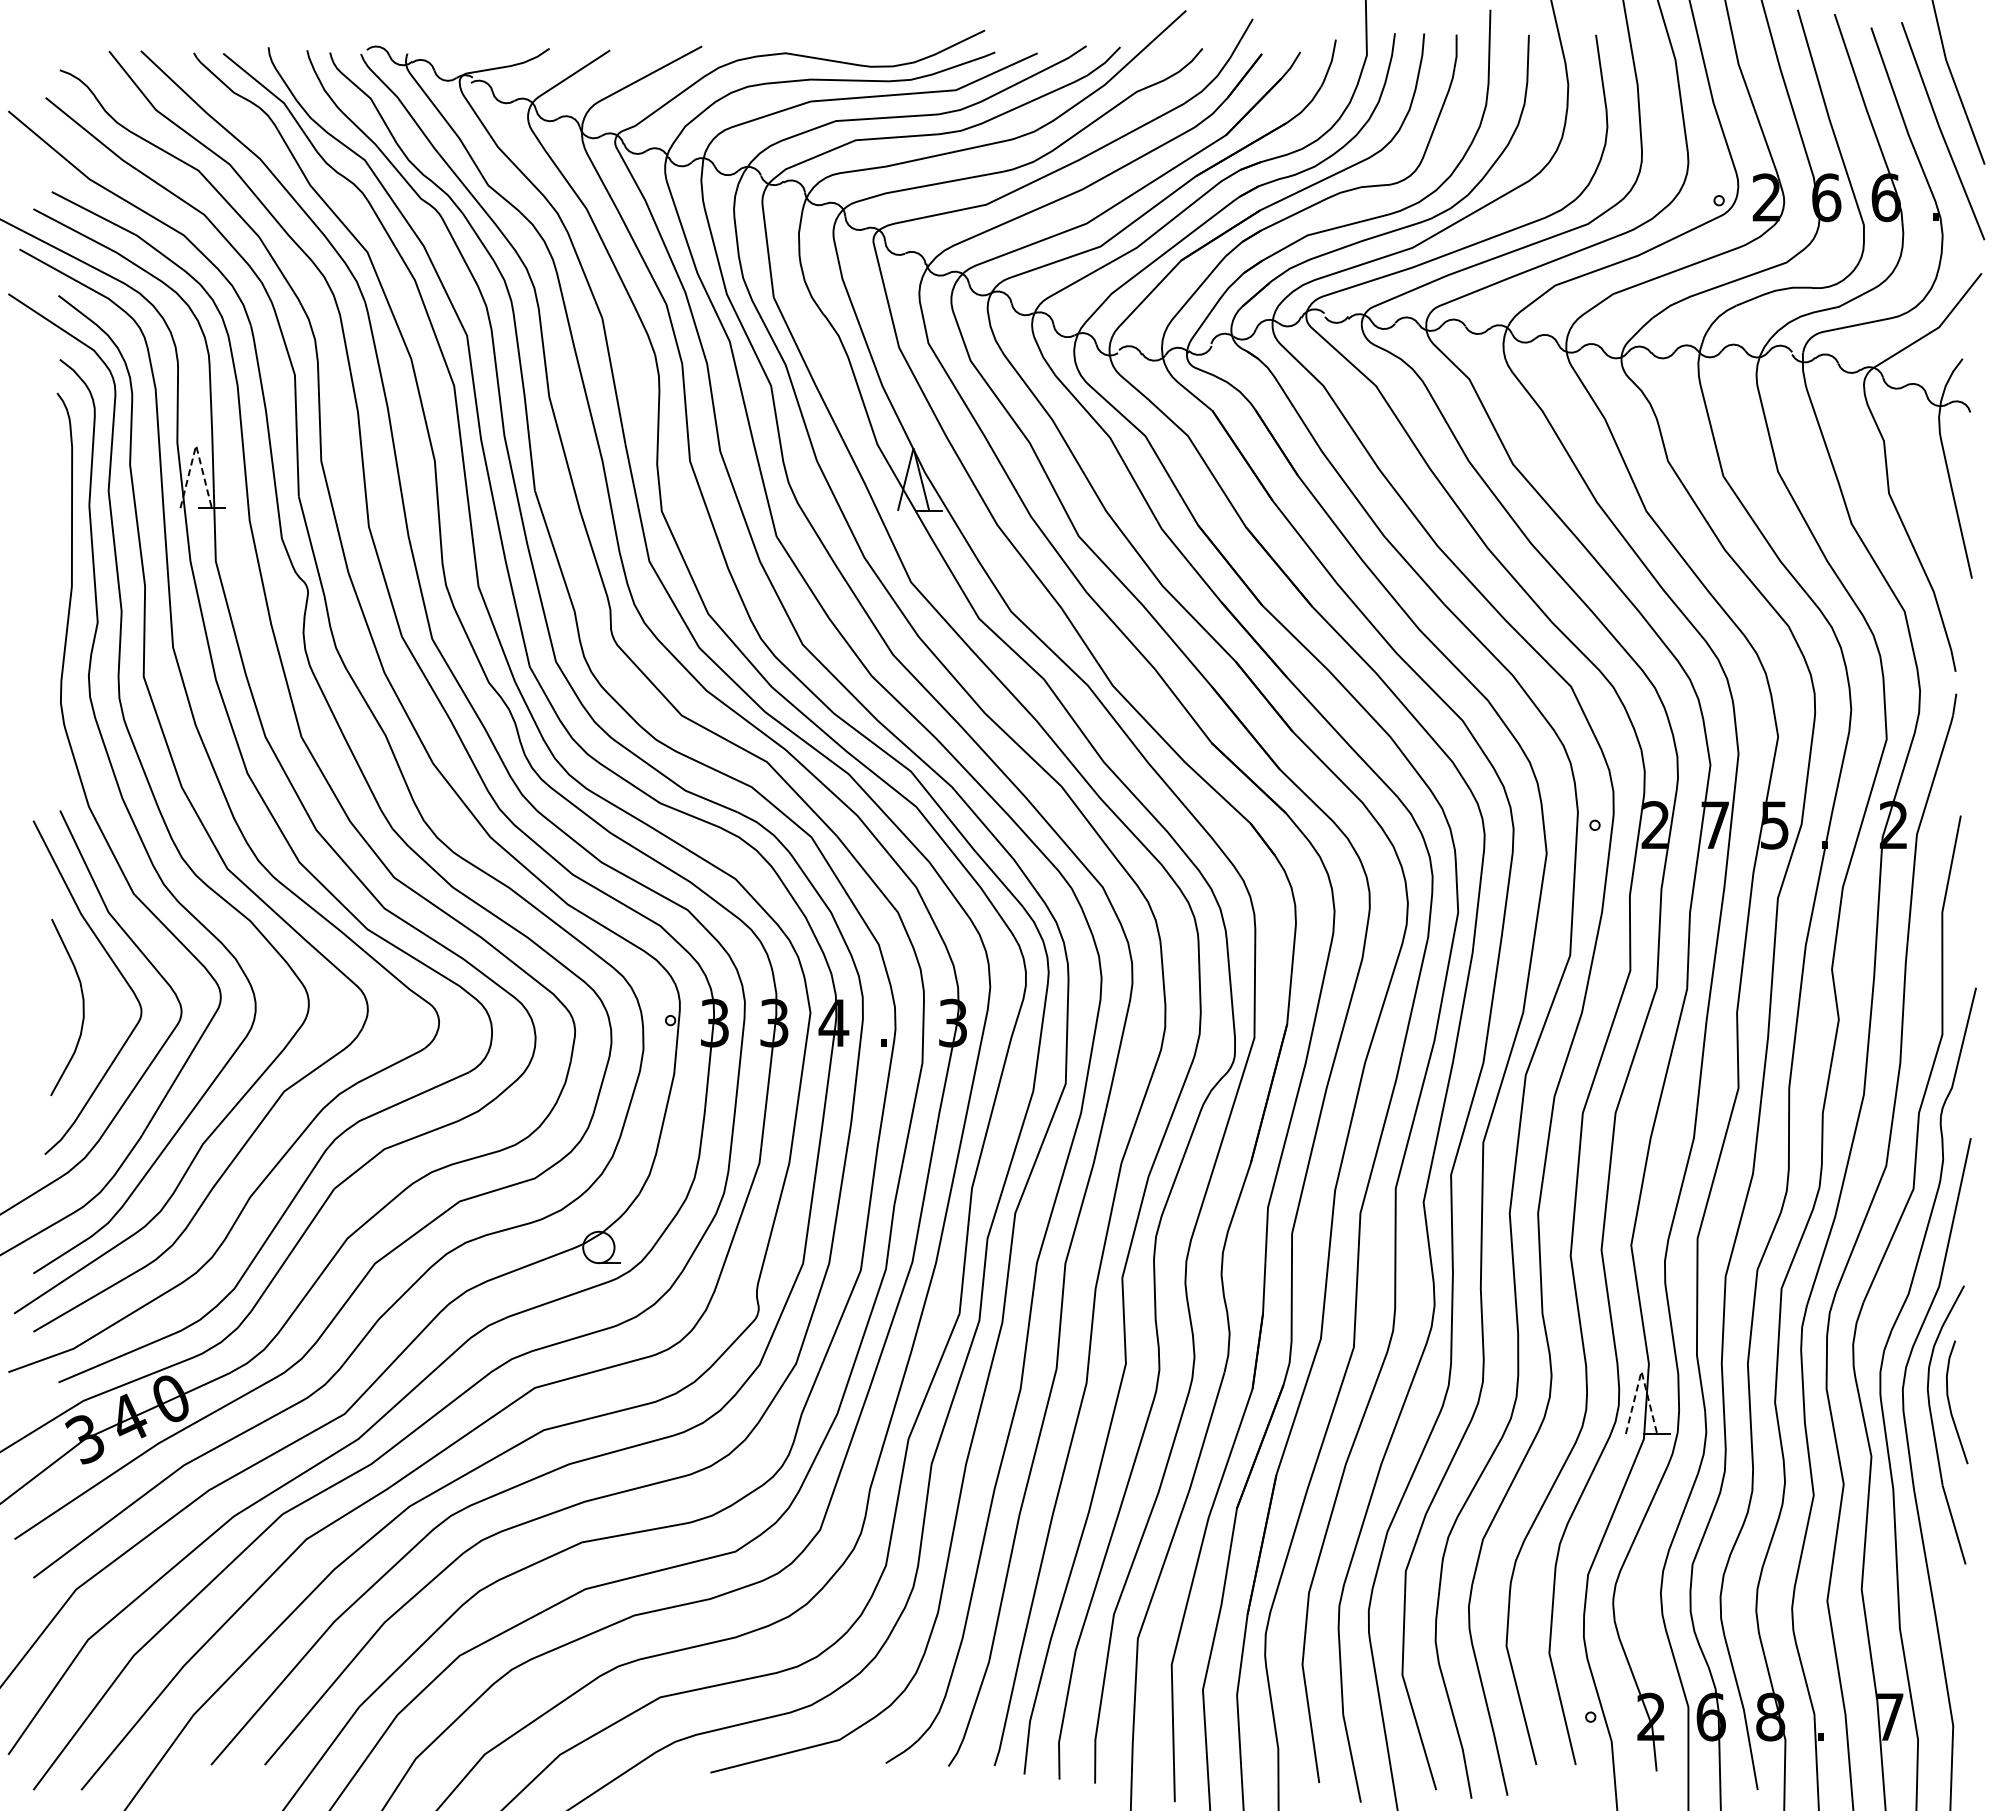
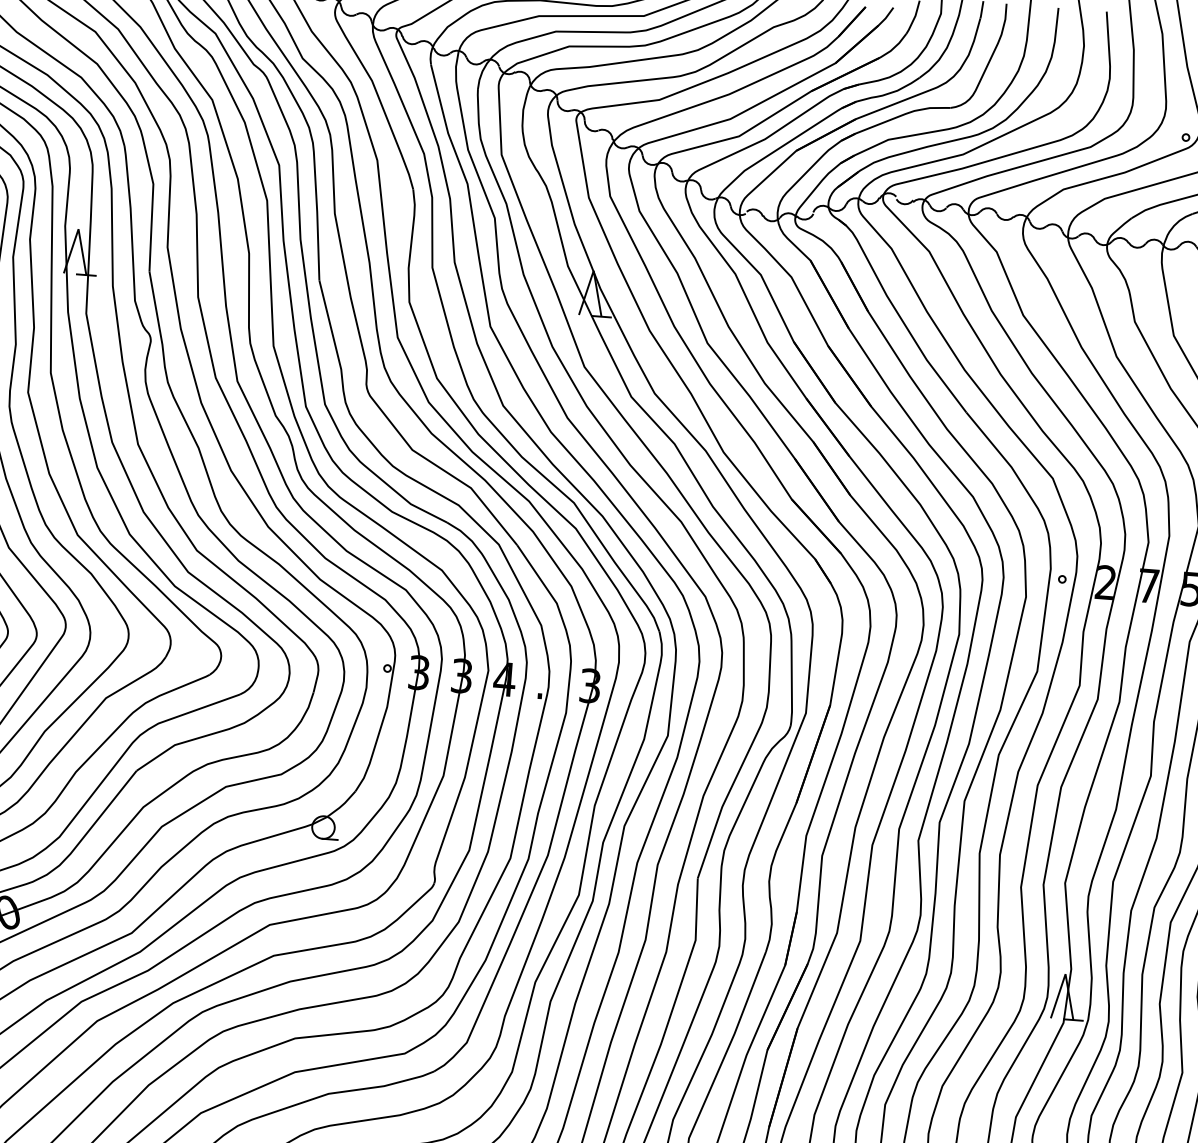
line: (196, 445) -> (78, 229), dashed -> solid
line: (1641, 1371) -> (1065, 974), dashed -> solid

